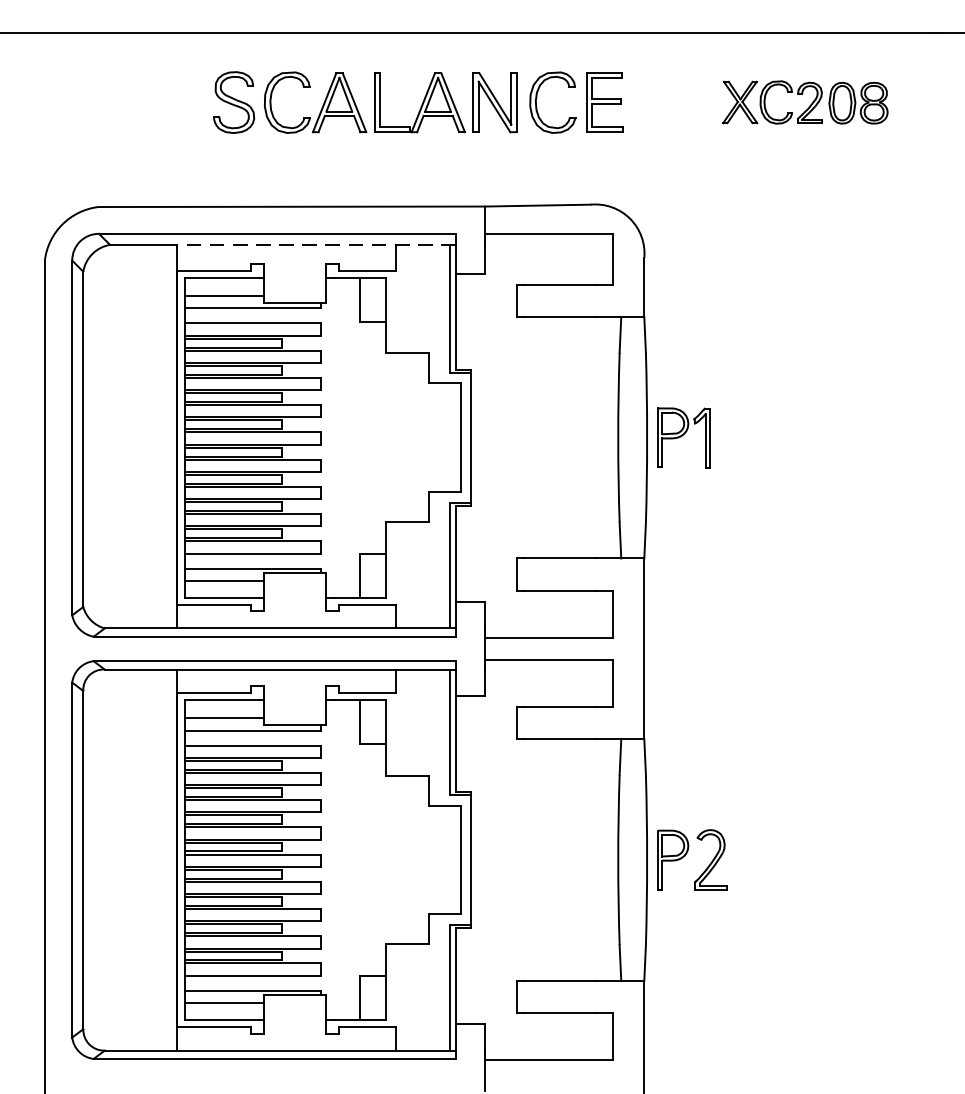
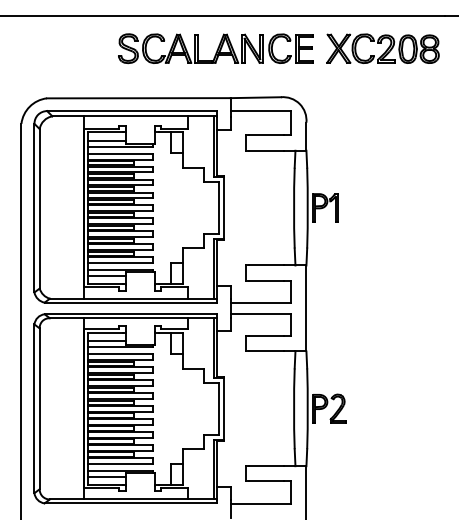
part: (417, 102) -> (215, 48), moved
part: (804, 102) -> (382, 48), size x1.43
line: (314, 245) -> (149, 116), dashed -> solid

